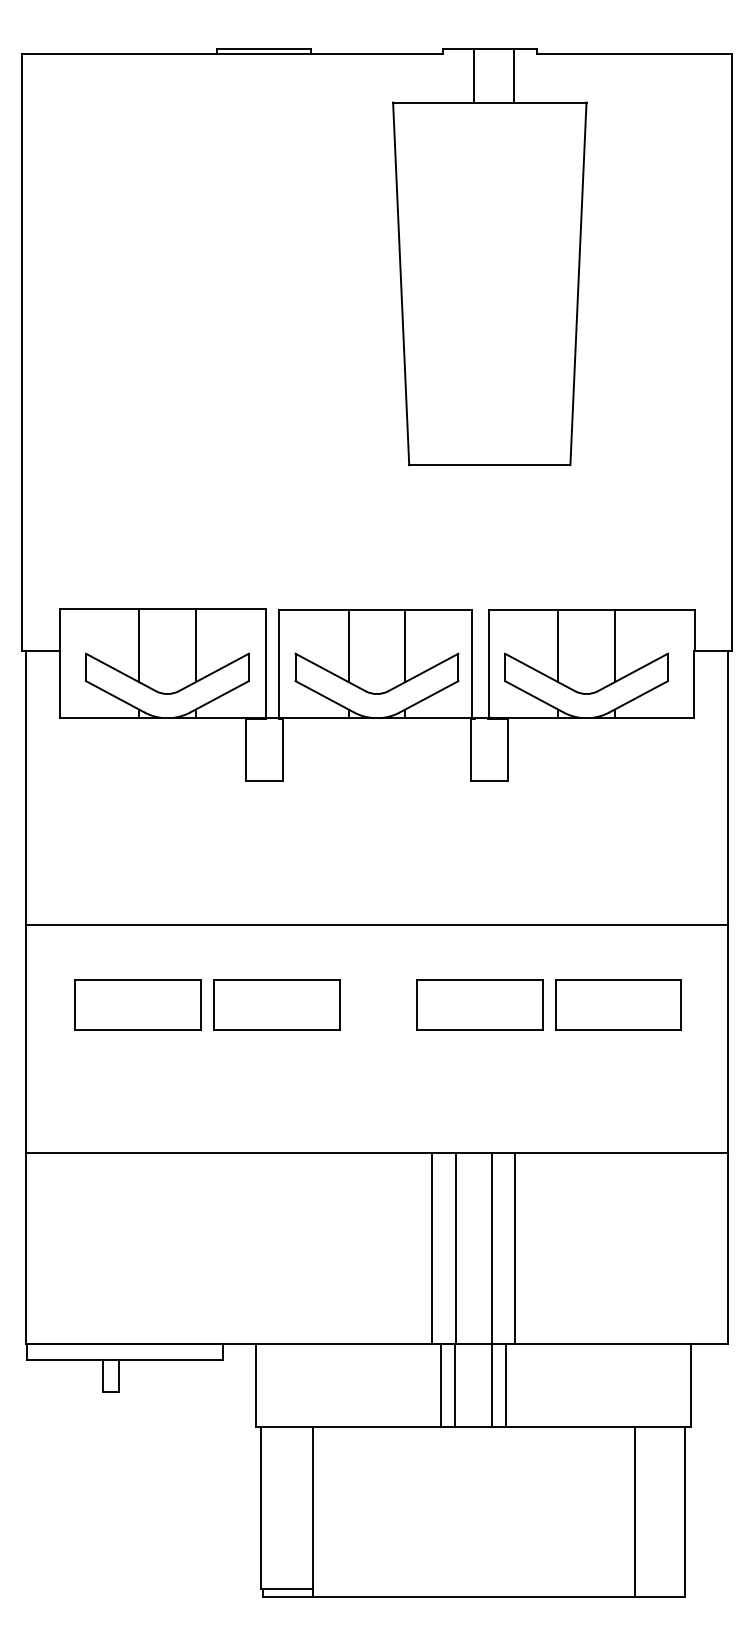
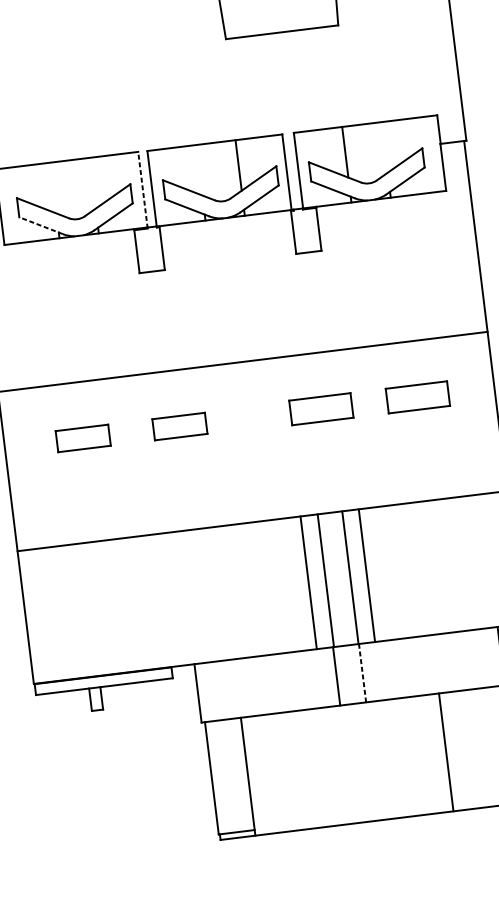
line: (139, 645) -> (53, 187), removed
line: (195, 645) -> (92, 183), removed
line: (348, 645) -> (199, 169), removed
line: (614, 645) -> (384, 147), removed
line: (265, 663) -> (142, 189), solid -> dashed
line: (114, 696) -> (40, 225), solid -> dashed
part: (137, 1004) -> (82, 438), size x0.6
part: (276, 1004) -> (179, 426), size x0.6
part: (479, 1004) -> (321, 408), size x0.7
part: (618, 1004) -> (417, 396), size x0.7
line: (441, 1385) -> (327, 677), removed
line: (492, 1385) -> (362, 673), solid -> dashed
line: (505, 1385) -> (371, 672), removed
line: (634, 1511) -> (445, 752), moved

